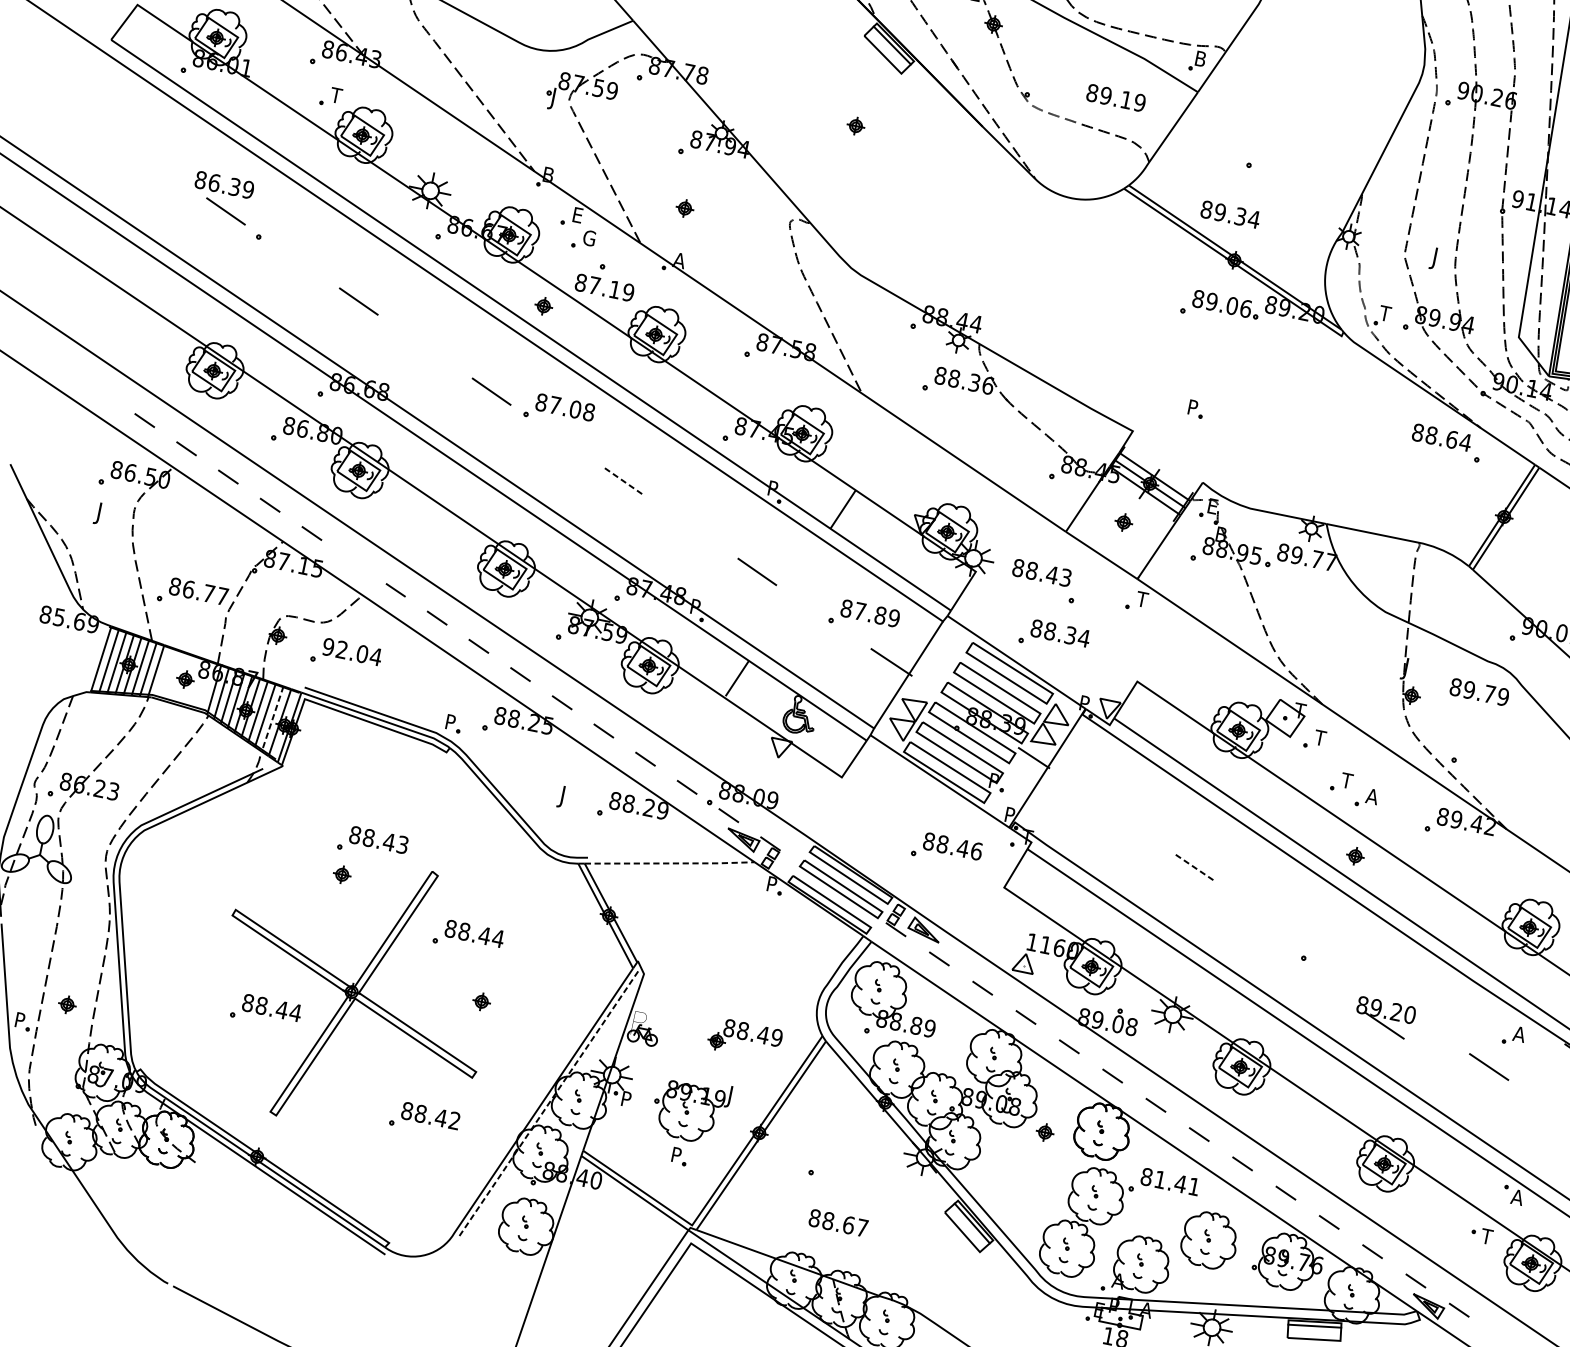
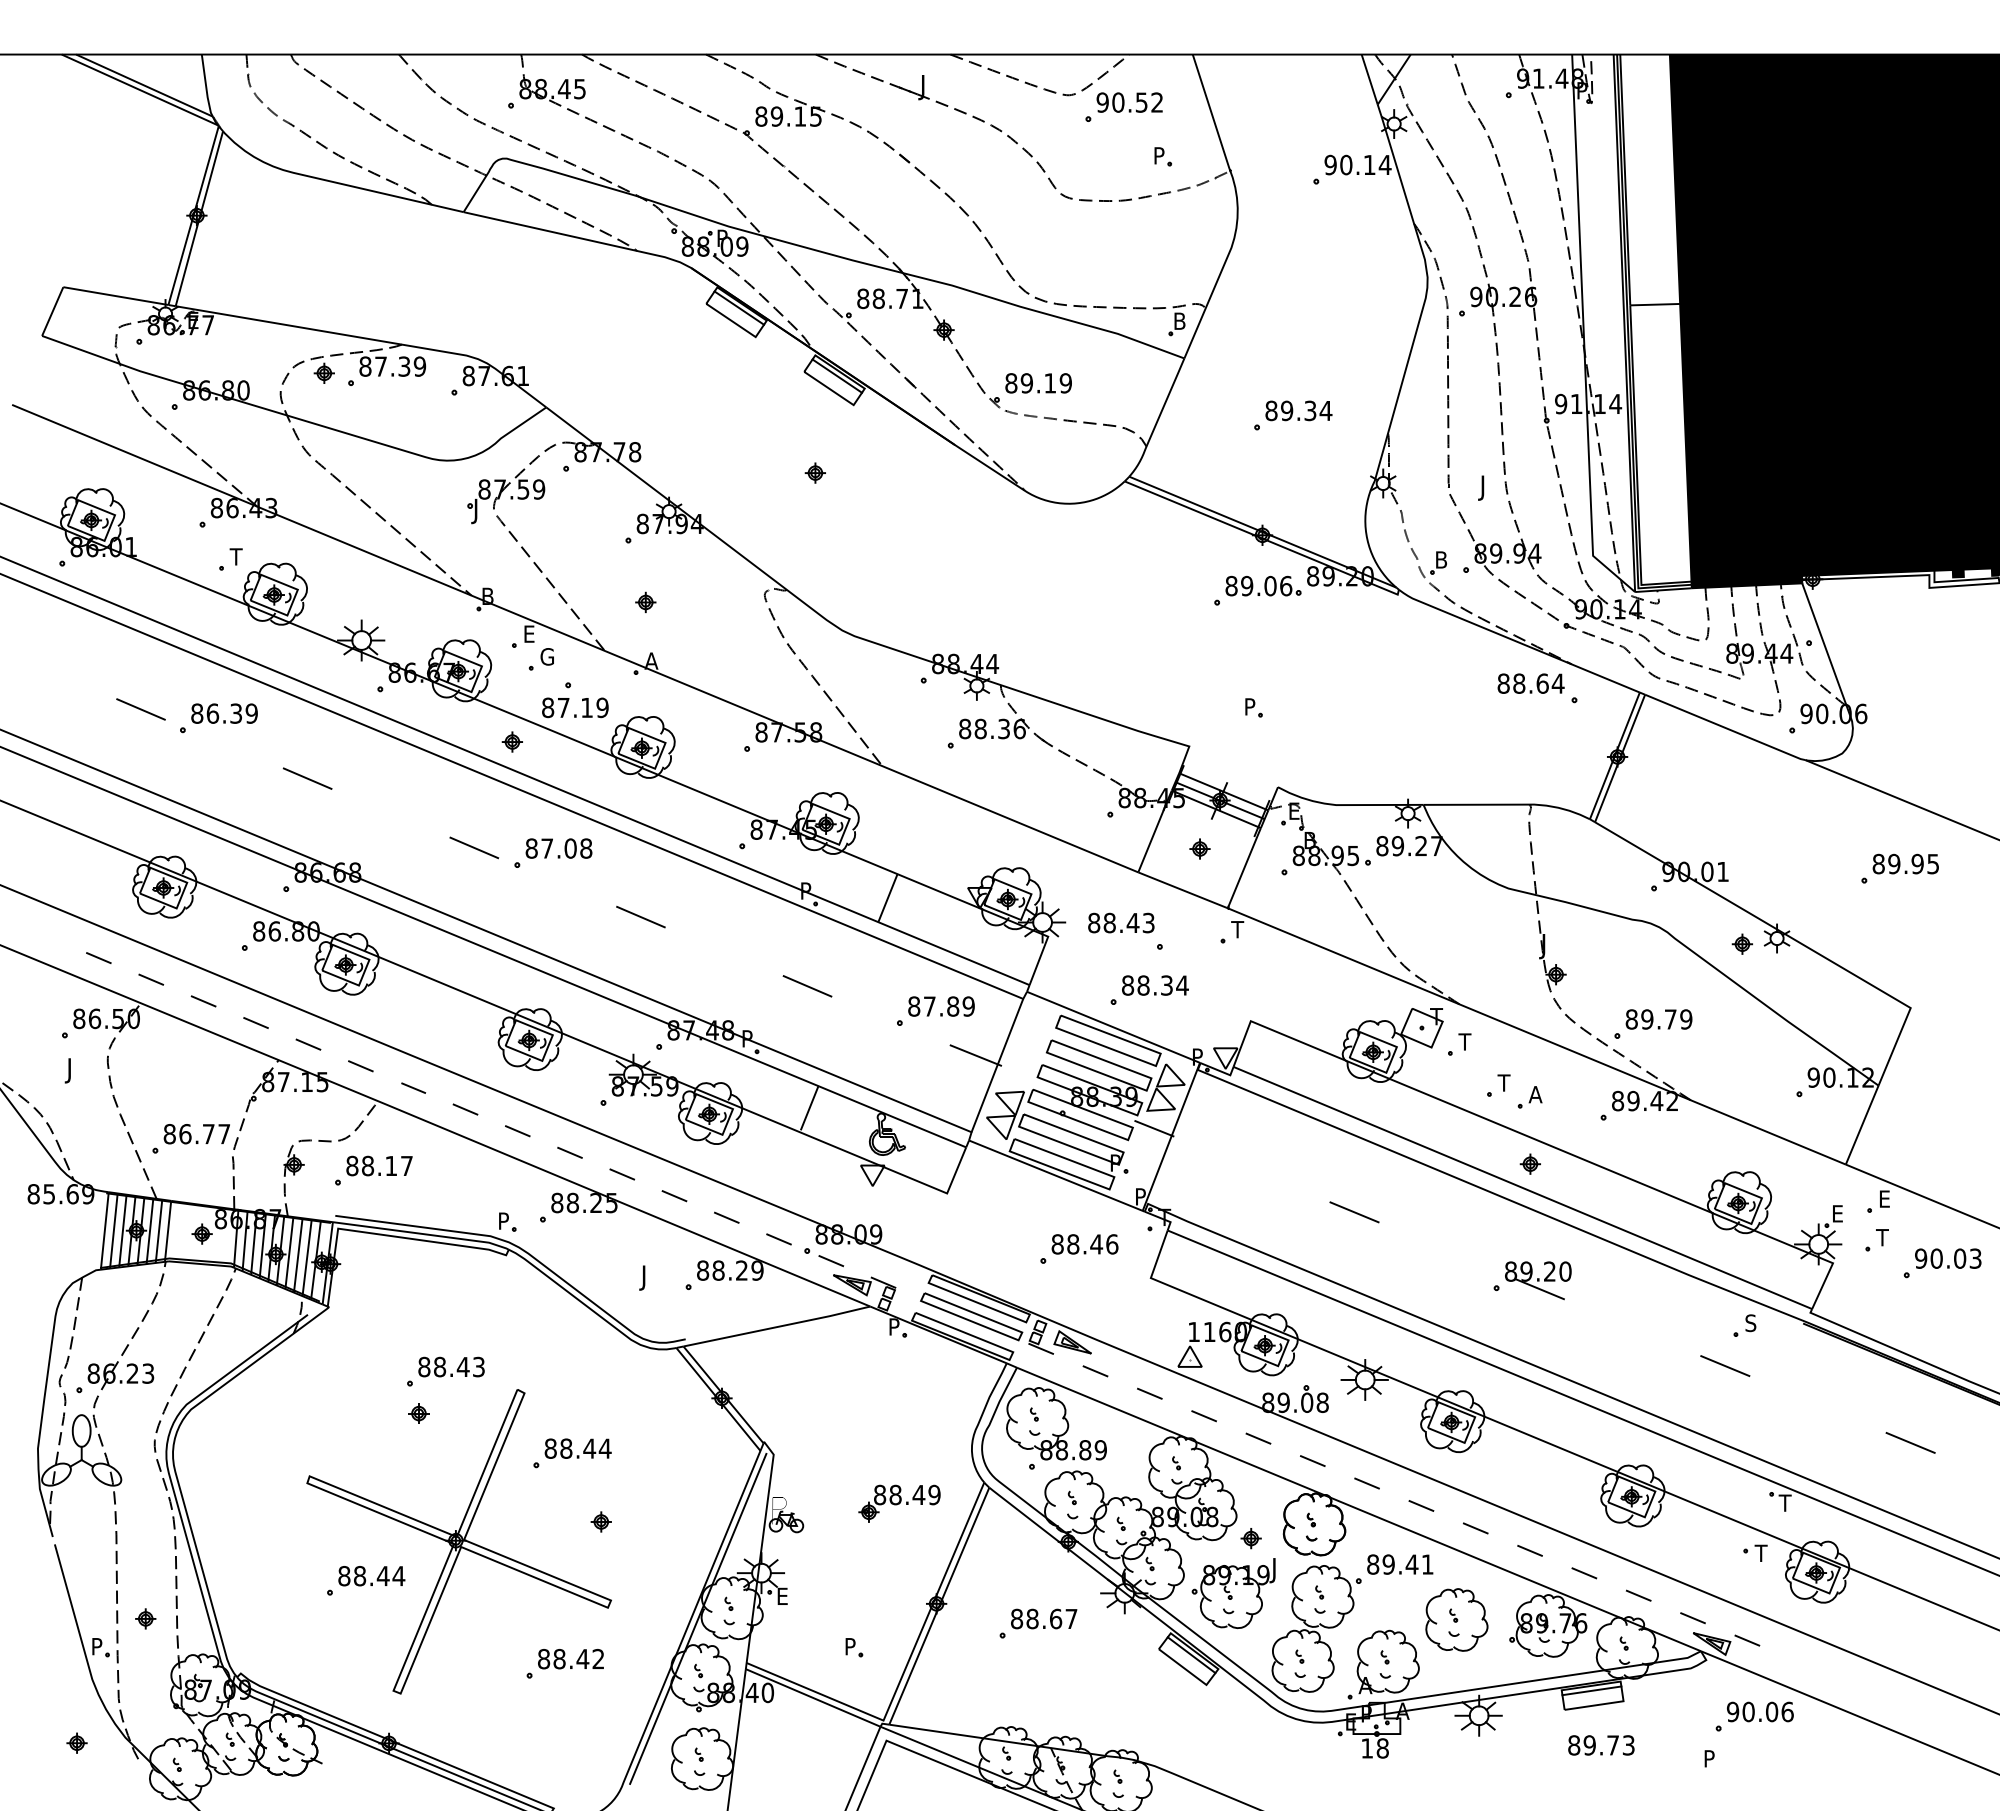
text: (1116, 98) -> (1038, 383), moved
text: (224, 184) -> (224, 713), moved
text: (1230, 214) -> (1298, 410), moved
text: (1385, 313) -> (1440, 559), T -> B
line: (624, 482) -> (640, 917), dashed -> solid
text: (1316, 558) -> (1420, 845), 89.77 -> 89.27
line: (353, 561) -> (360, 1066), added
text: (352, 651) -> (379, 1165), 92.04 -> 88.17
text: (1479, 692) -> (1658, 1019), moved
line: (273, 718) -> (307, 1257), dashed -> solid
line: (671, 863) -> (778, 1326), dashed -> solid
line: (1193, 866) -> (1354, 1212), dashed -> solid
part: (1384, 1017) -> (1538, 1280), moved
text: (1519, 1034) -> (1751, 1323), A -> S
text: (627, 1098) -> (783, 1595), P -> E
line: (549, 1104) -> (698, 1619), dashed -> solid
part: (690, 1109) -> (1233, 1593), moved
text: (1160, 1179) -> (1388, 1564), 81.41 -> 89.41
text: (1517, 1196) -> (1785, 1502), A -> T
text: (838, 1222) -> (1044, 1618), moved

